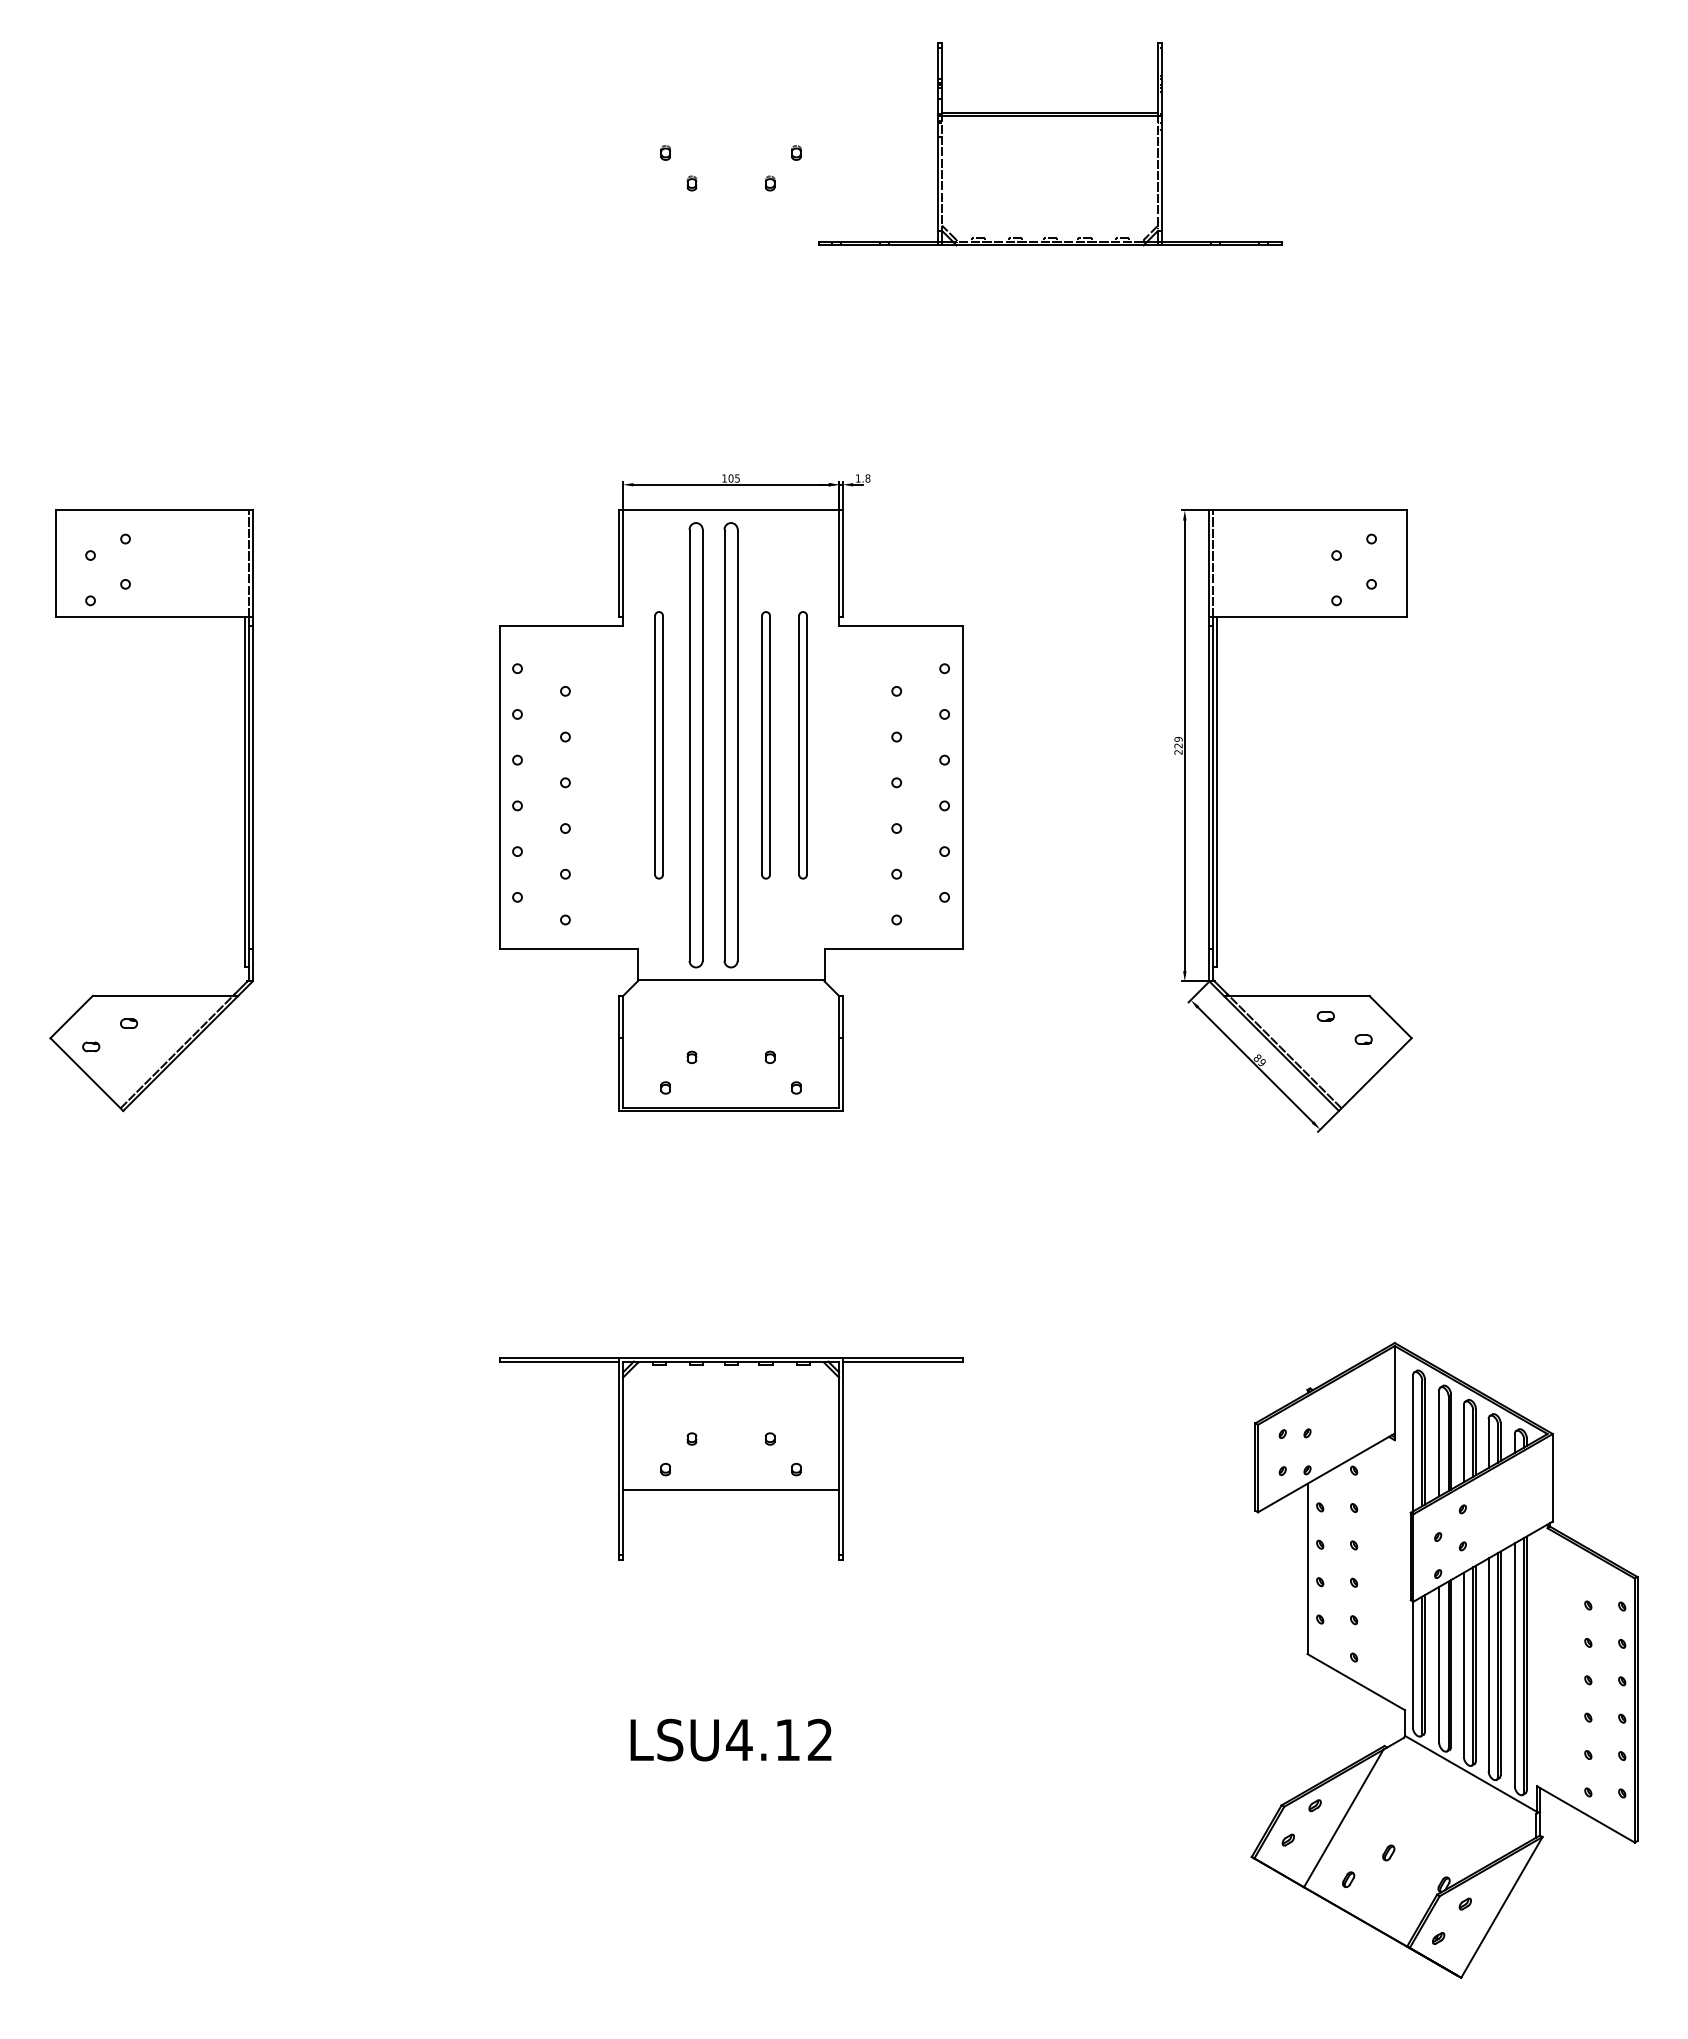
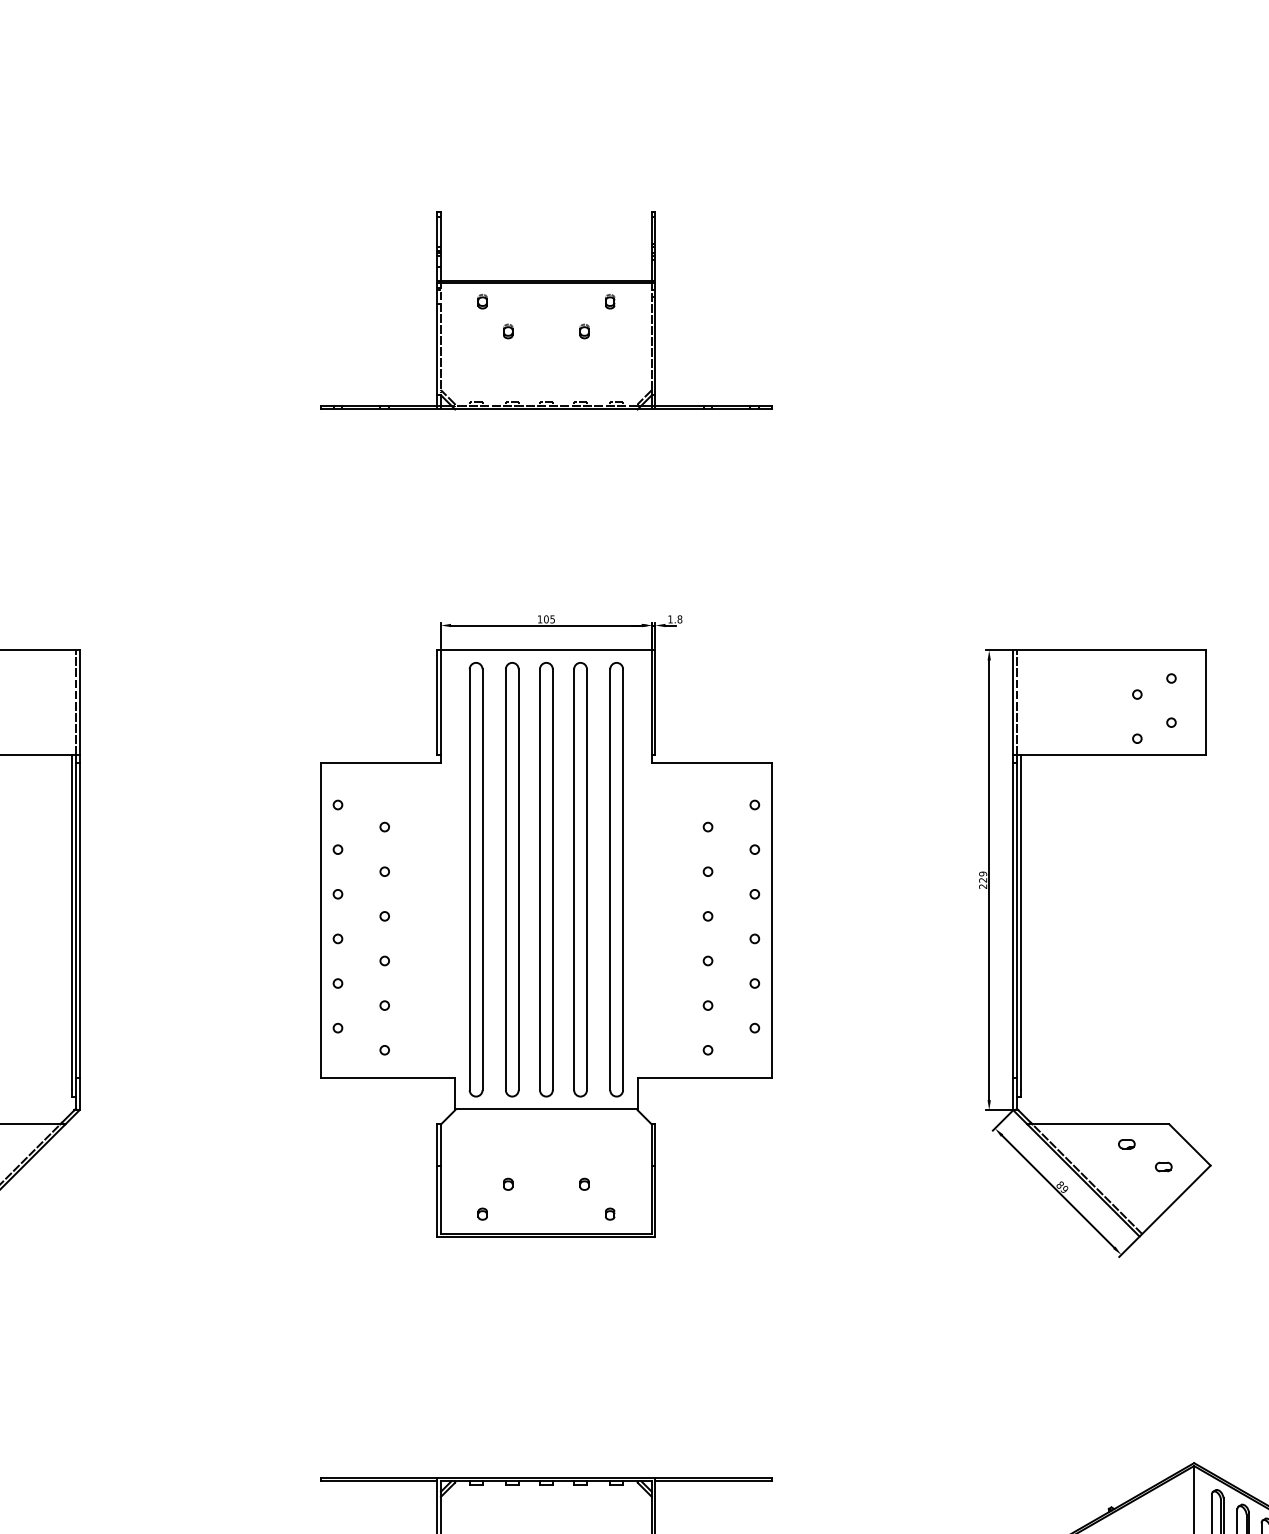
part: (1050, 144) -> (546, 311), moved
part: (658, 745) -> (475, 879), size x1.67
part: (765, 745) -> (579, 879), size x1.67
part: (802, 745) -> (616, 879), size x1.67

